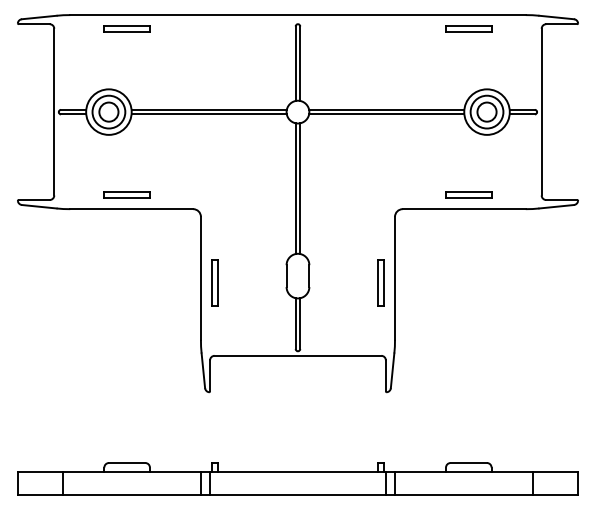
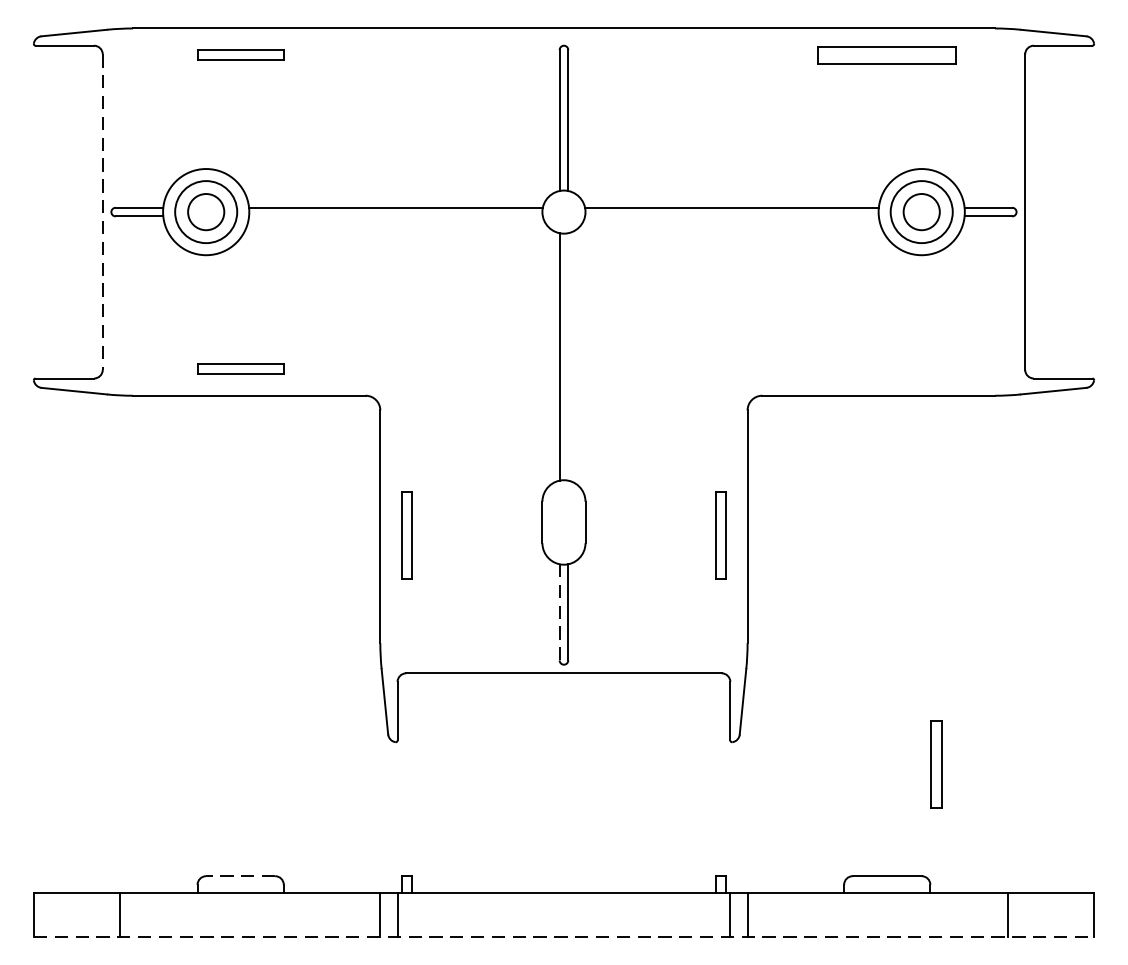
part: (468, 28) -> (886, 53), size x1.6
line: (54, 112) -> (103, 212), solid -> dashed
line: (208, 114) -> (394, 216), removed
line: (386, 114) -> (731, 216), removed
line: (300, 188) -> (568, 356), removed
part: (468, 194) -> (886, 368), removed
line: (295, 323) -> (559, 612), solid -> dashed
part: (494, 403) -> (935, 763), added
line: (126, 463) -> (239, 877), solid -> dashed
line: (298, 494) -> (564, 935), solid -> dashed

